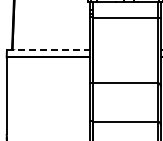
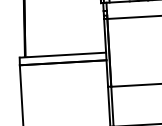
line: (48, 49) -> (62, 54), dashed -> solid

